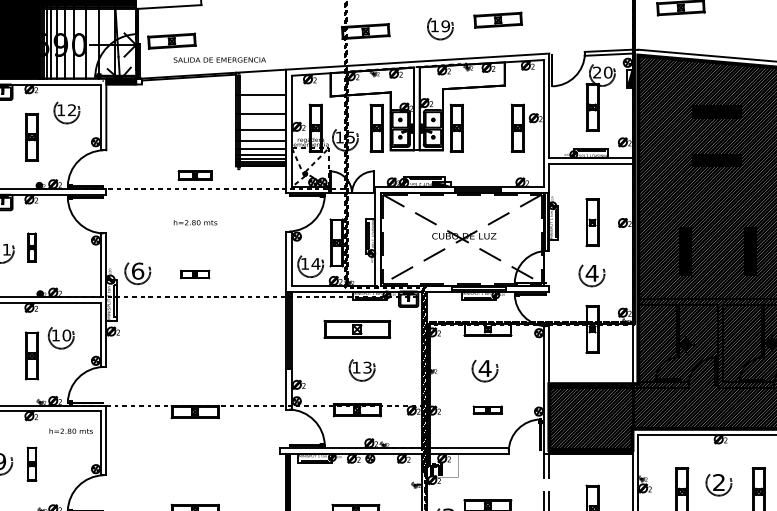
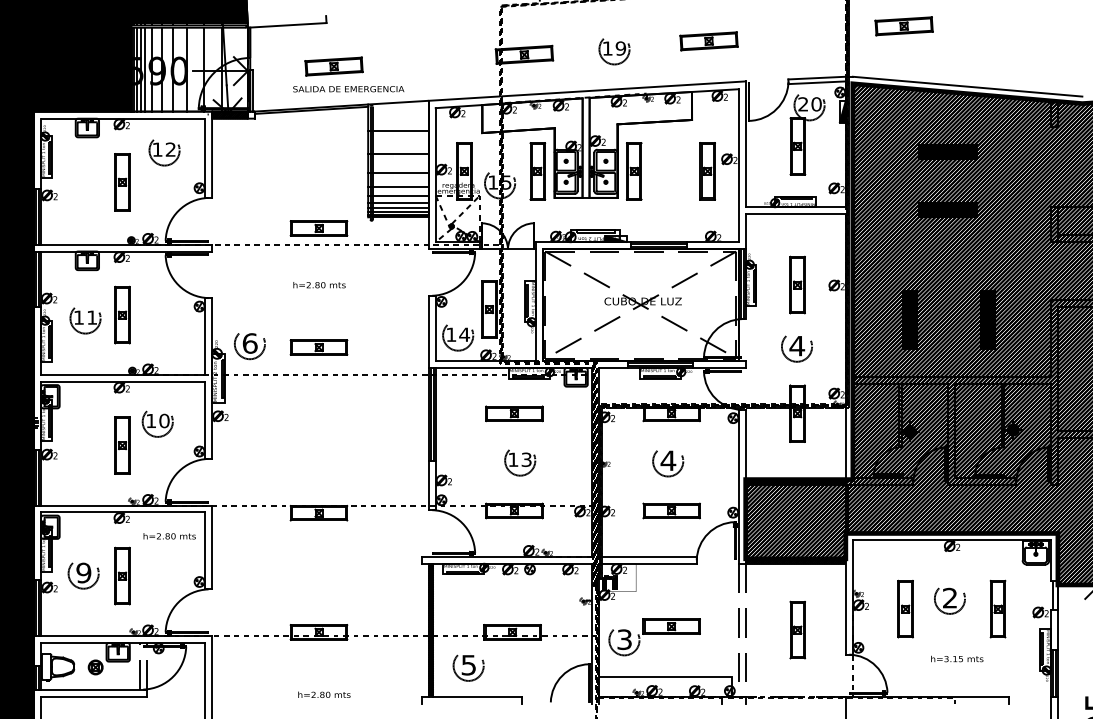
part: (497, 20) -> (708, 41), moved
part: (171, 41) -> (333, 66), moved
part: (194, 175) -> (318, 228), size x1.43
part: (32, 247) -> (122, 314), size x1.67
part: (194, 274) -> (318, 347), size x1.67
part: (357, 329) -> (514, 413), size x0.71
part: (487, 409) -> (671, 510), size x1.67
part: (32, 463) -> (122, 575), size x1.43

